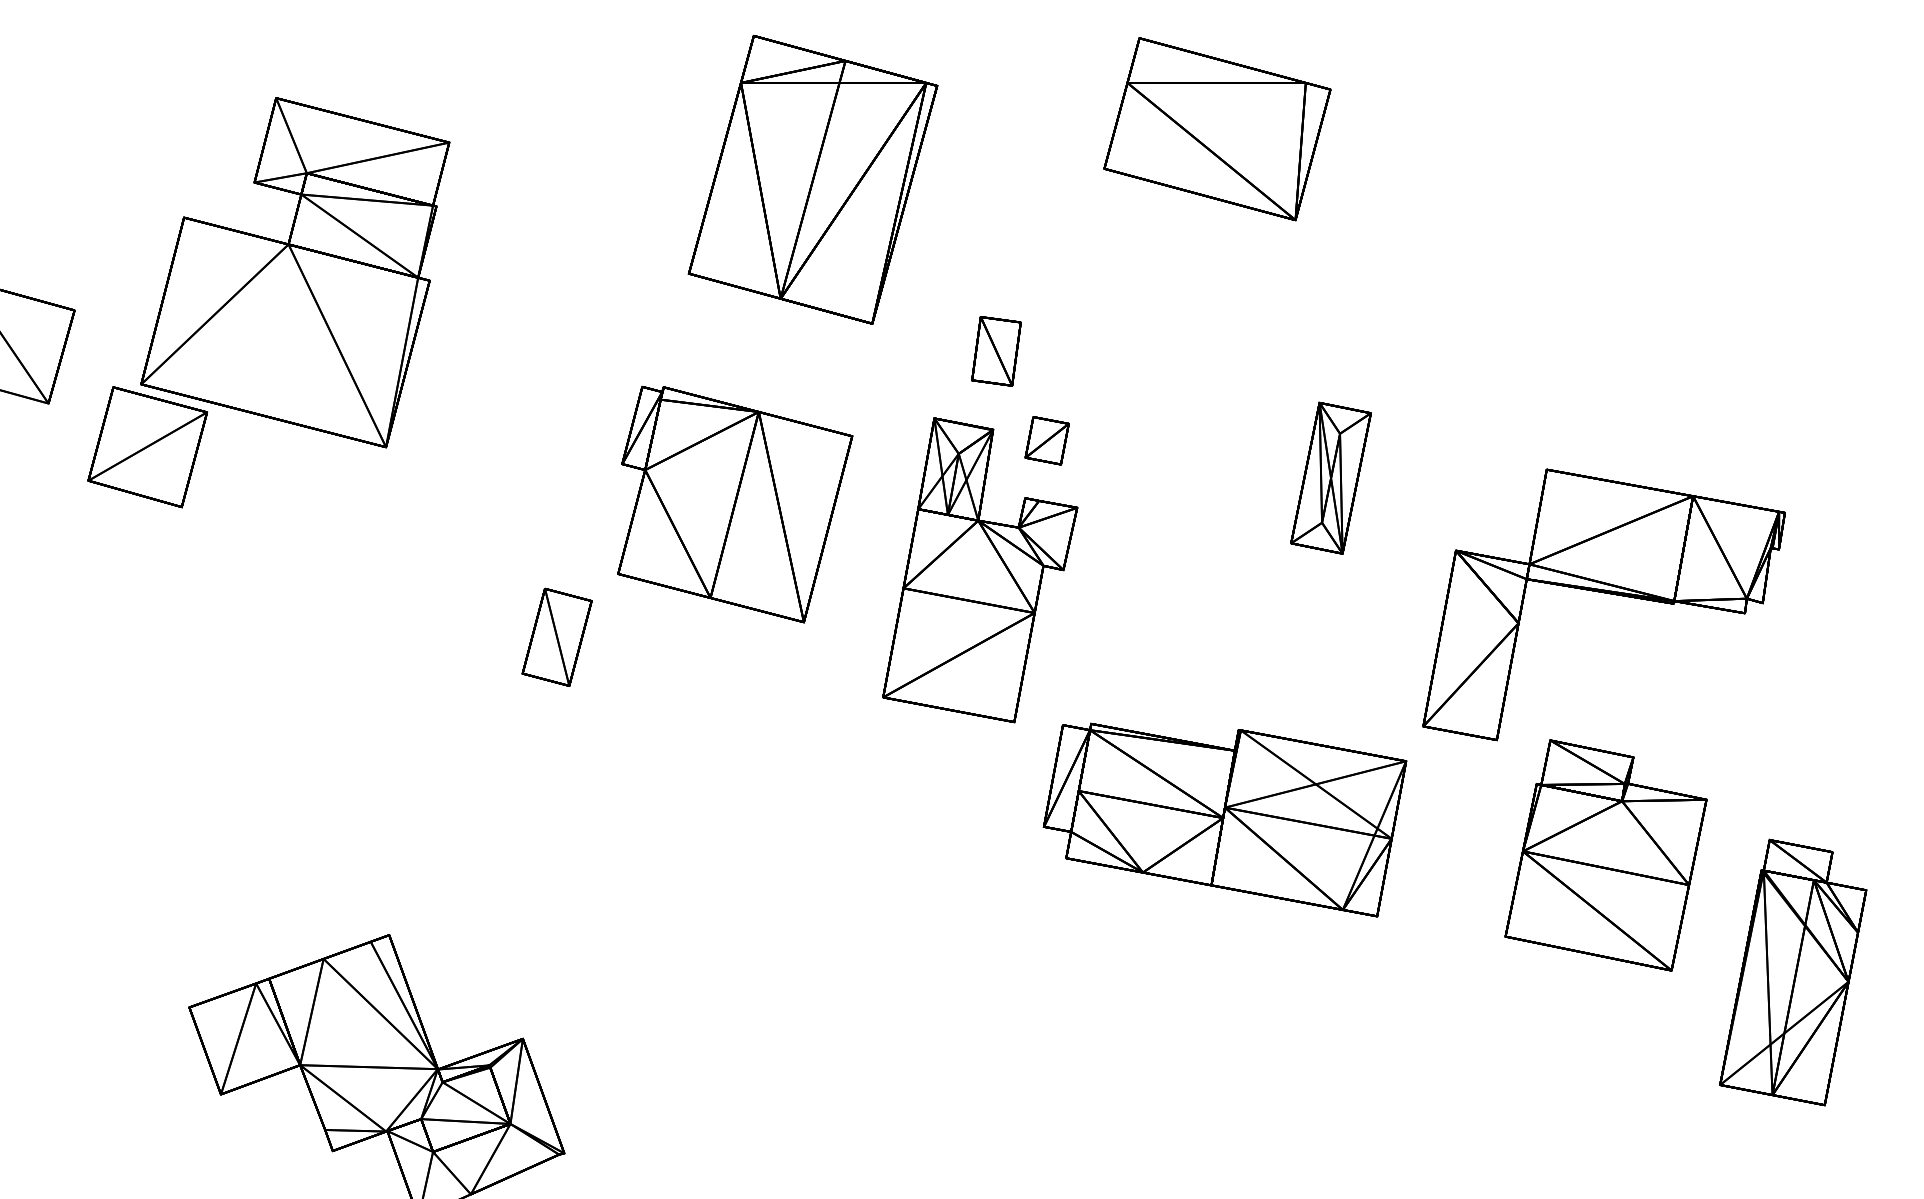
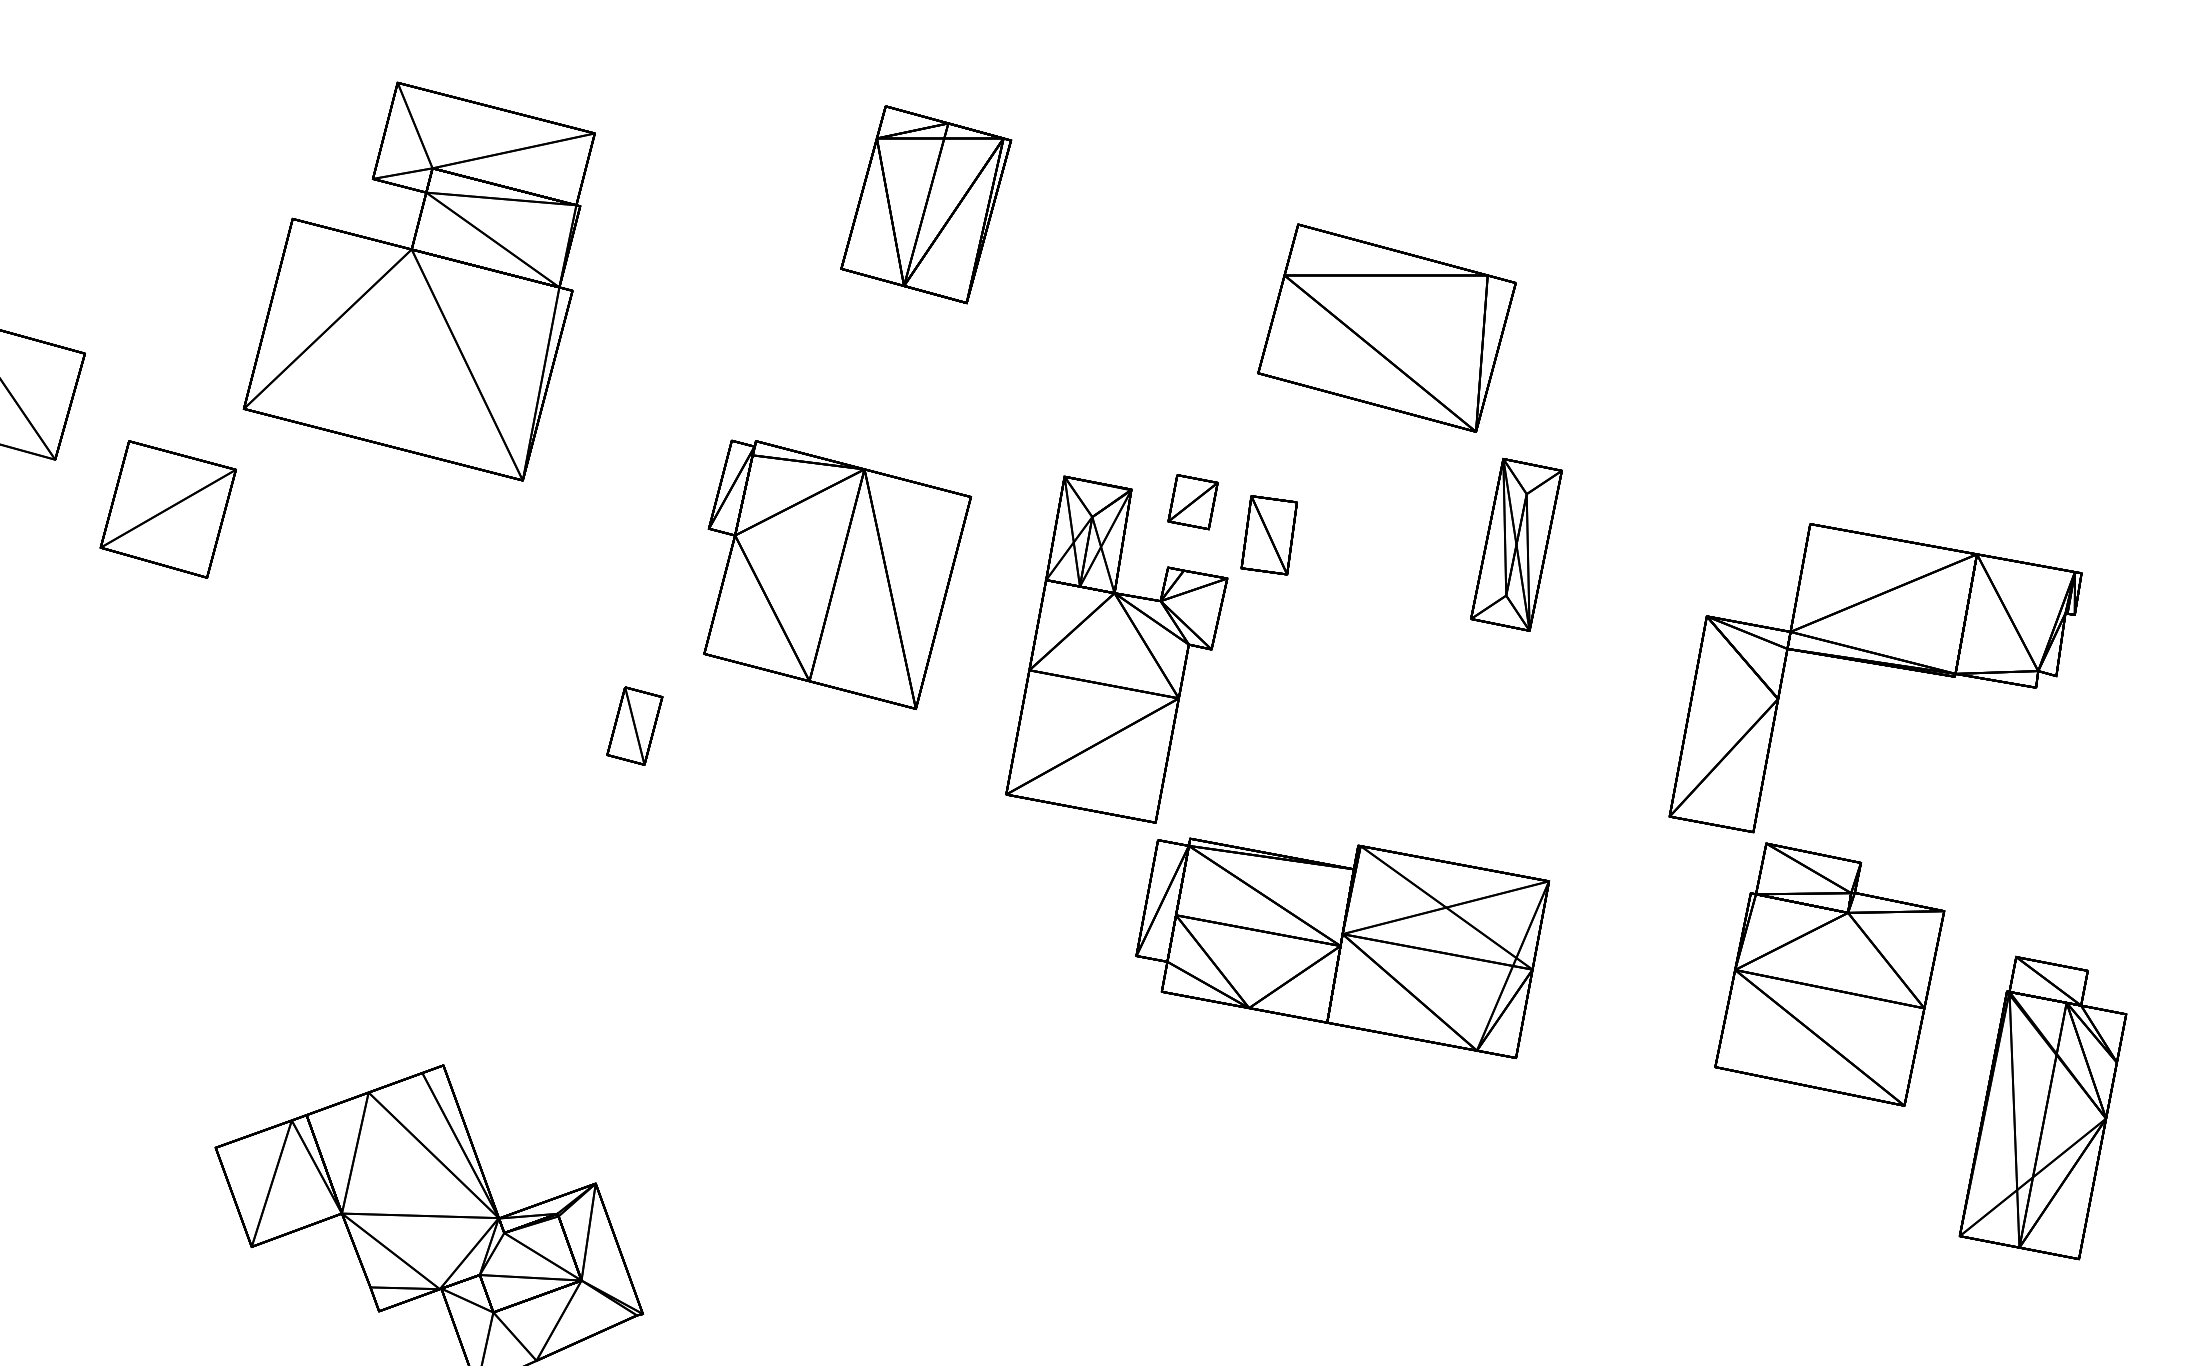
part: (1216, 128) -> (1386, 327), moved
part: (812, 179) -> (925, 204), size x0.6
part: (294, 272) -> (418, 281), moved
part: (995, 351) -> (1268, 535), moved
part: (1606, 593) -> (1878, 665), moved
part: (556, 636) -> (634, 725), size x0.7
part: (1224, 820) -> (1342, 948), moved

